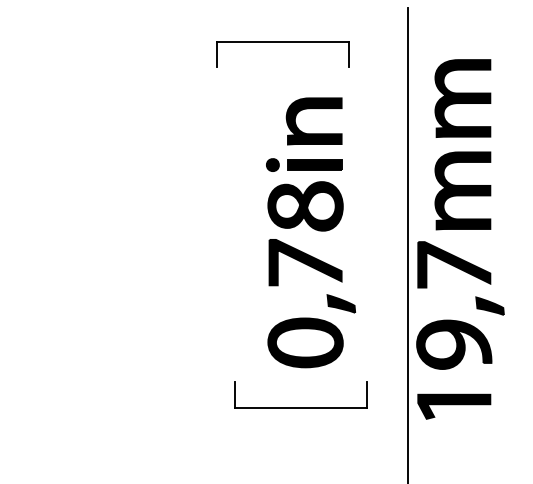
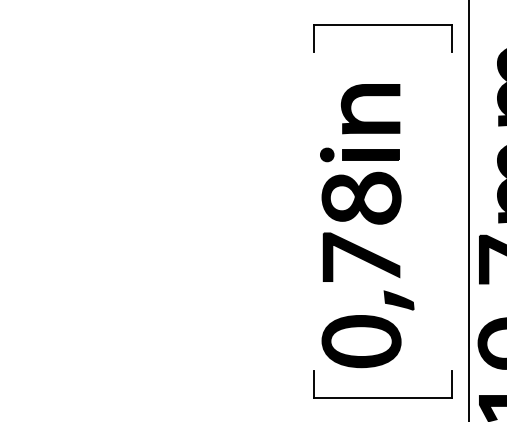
part: (282, 42) -> (382, 26), moved
part: (300, 407) -> (382, 397), moved

